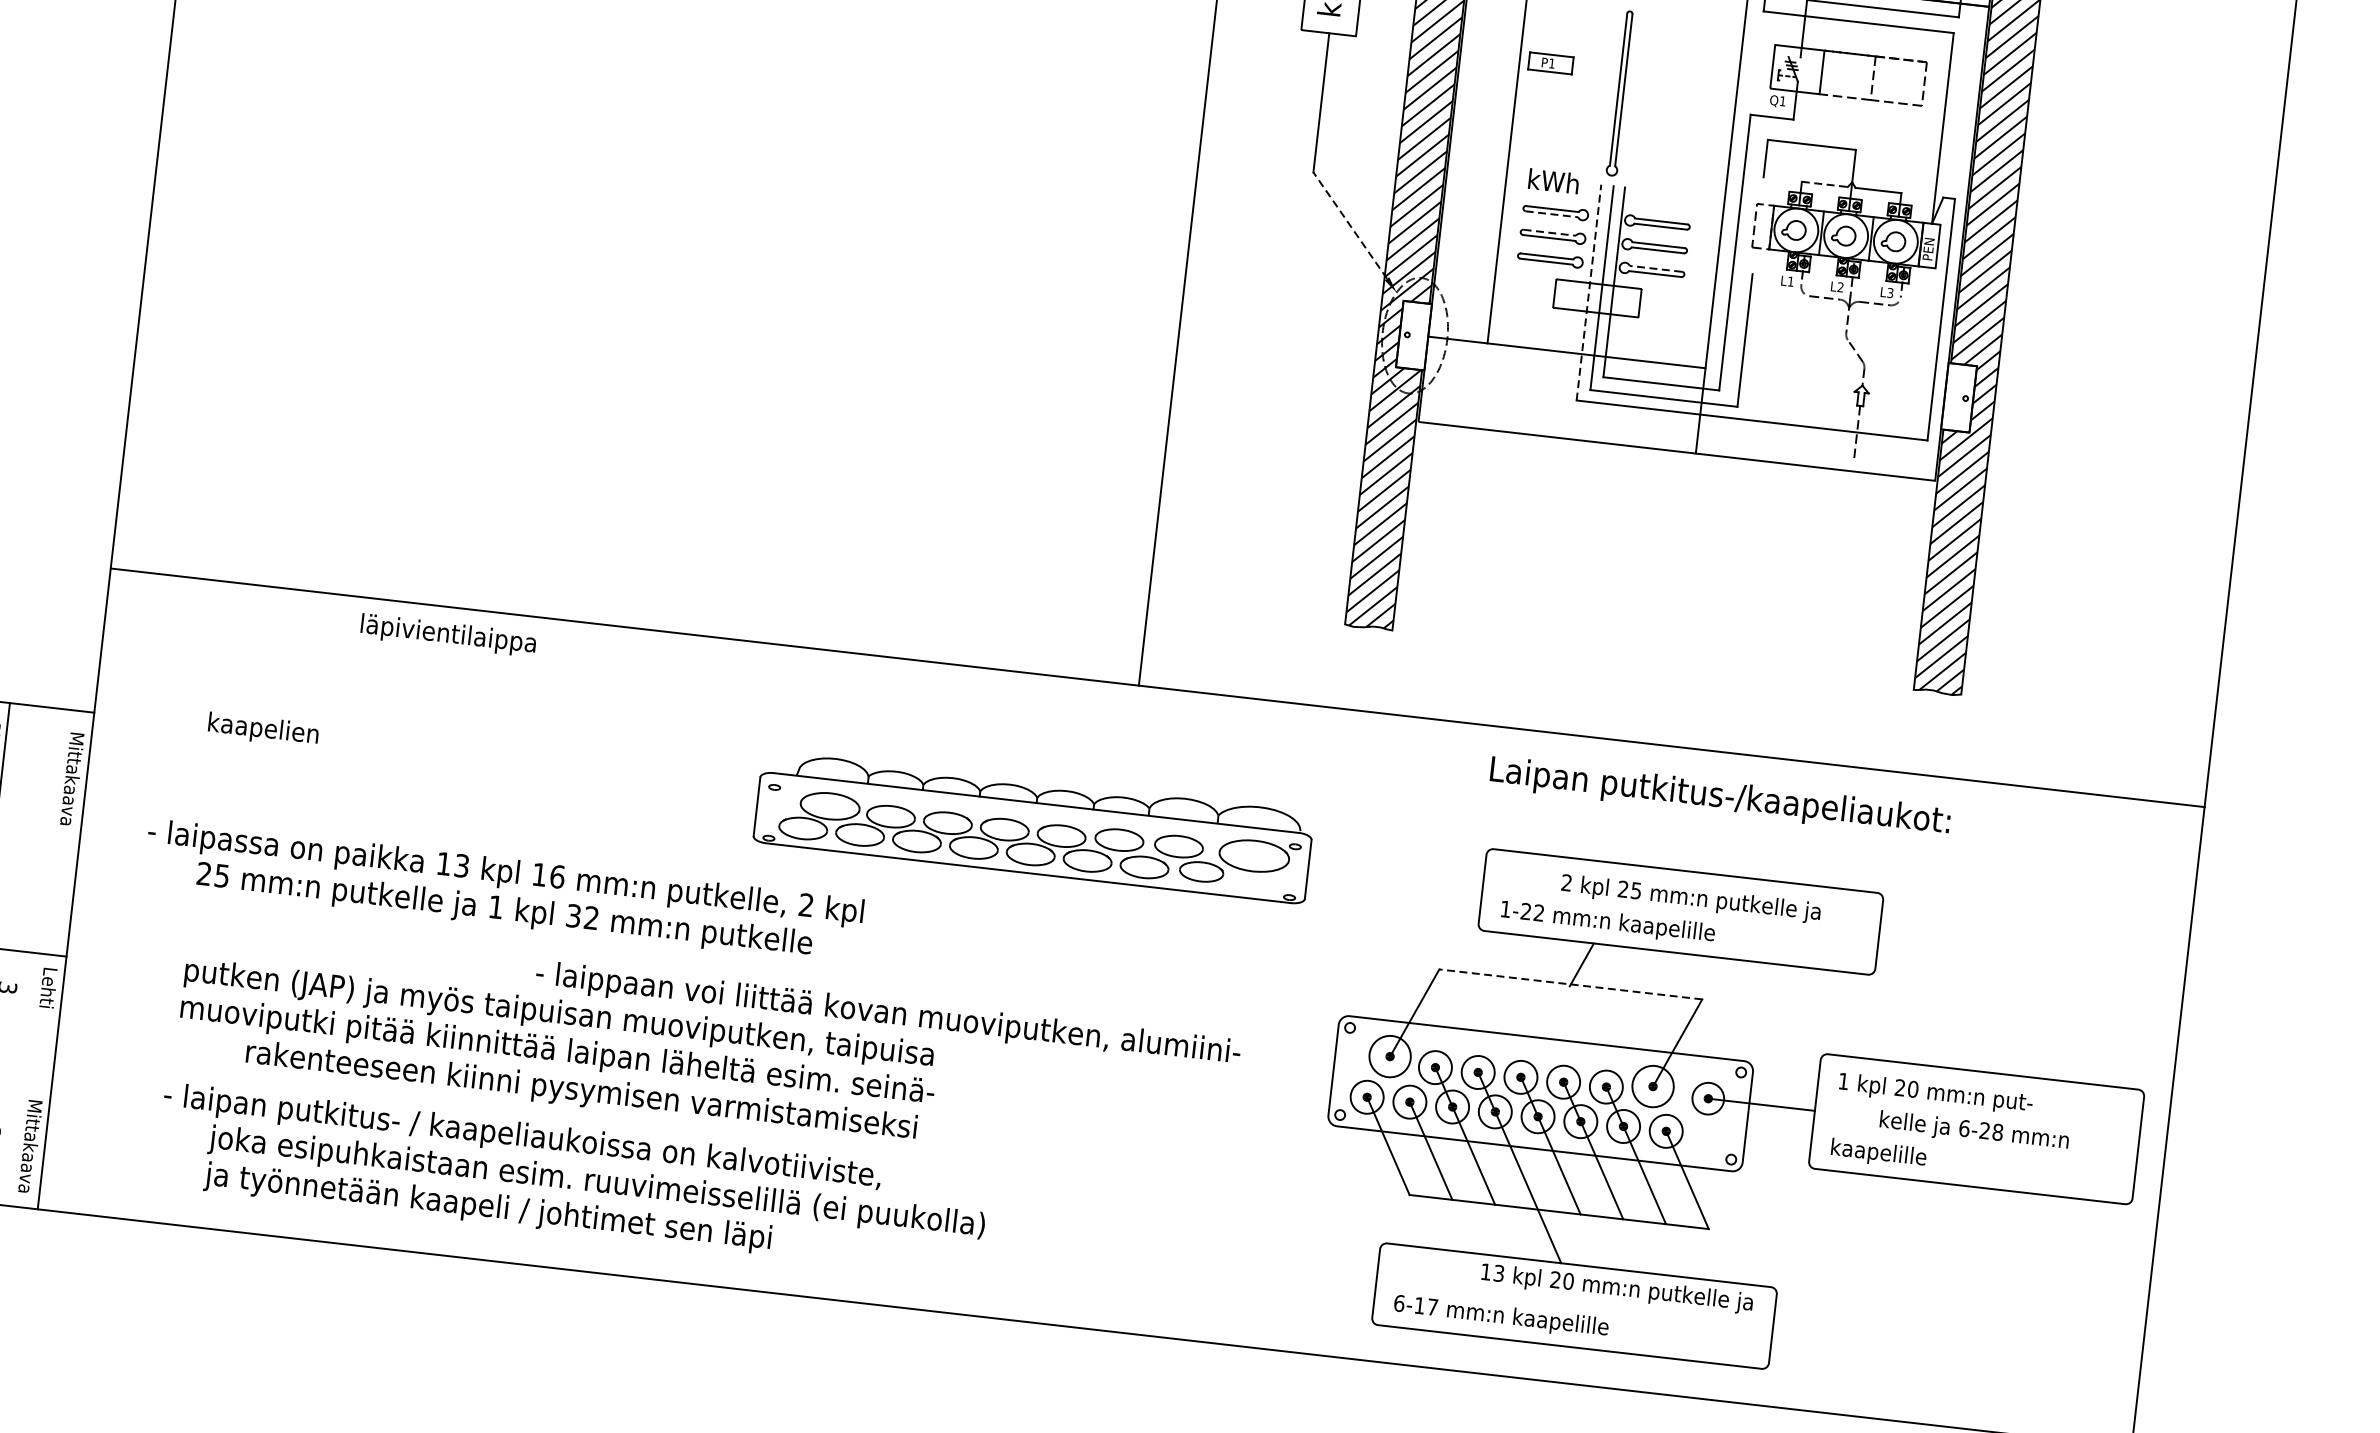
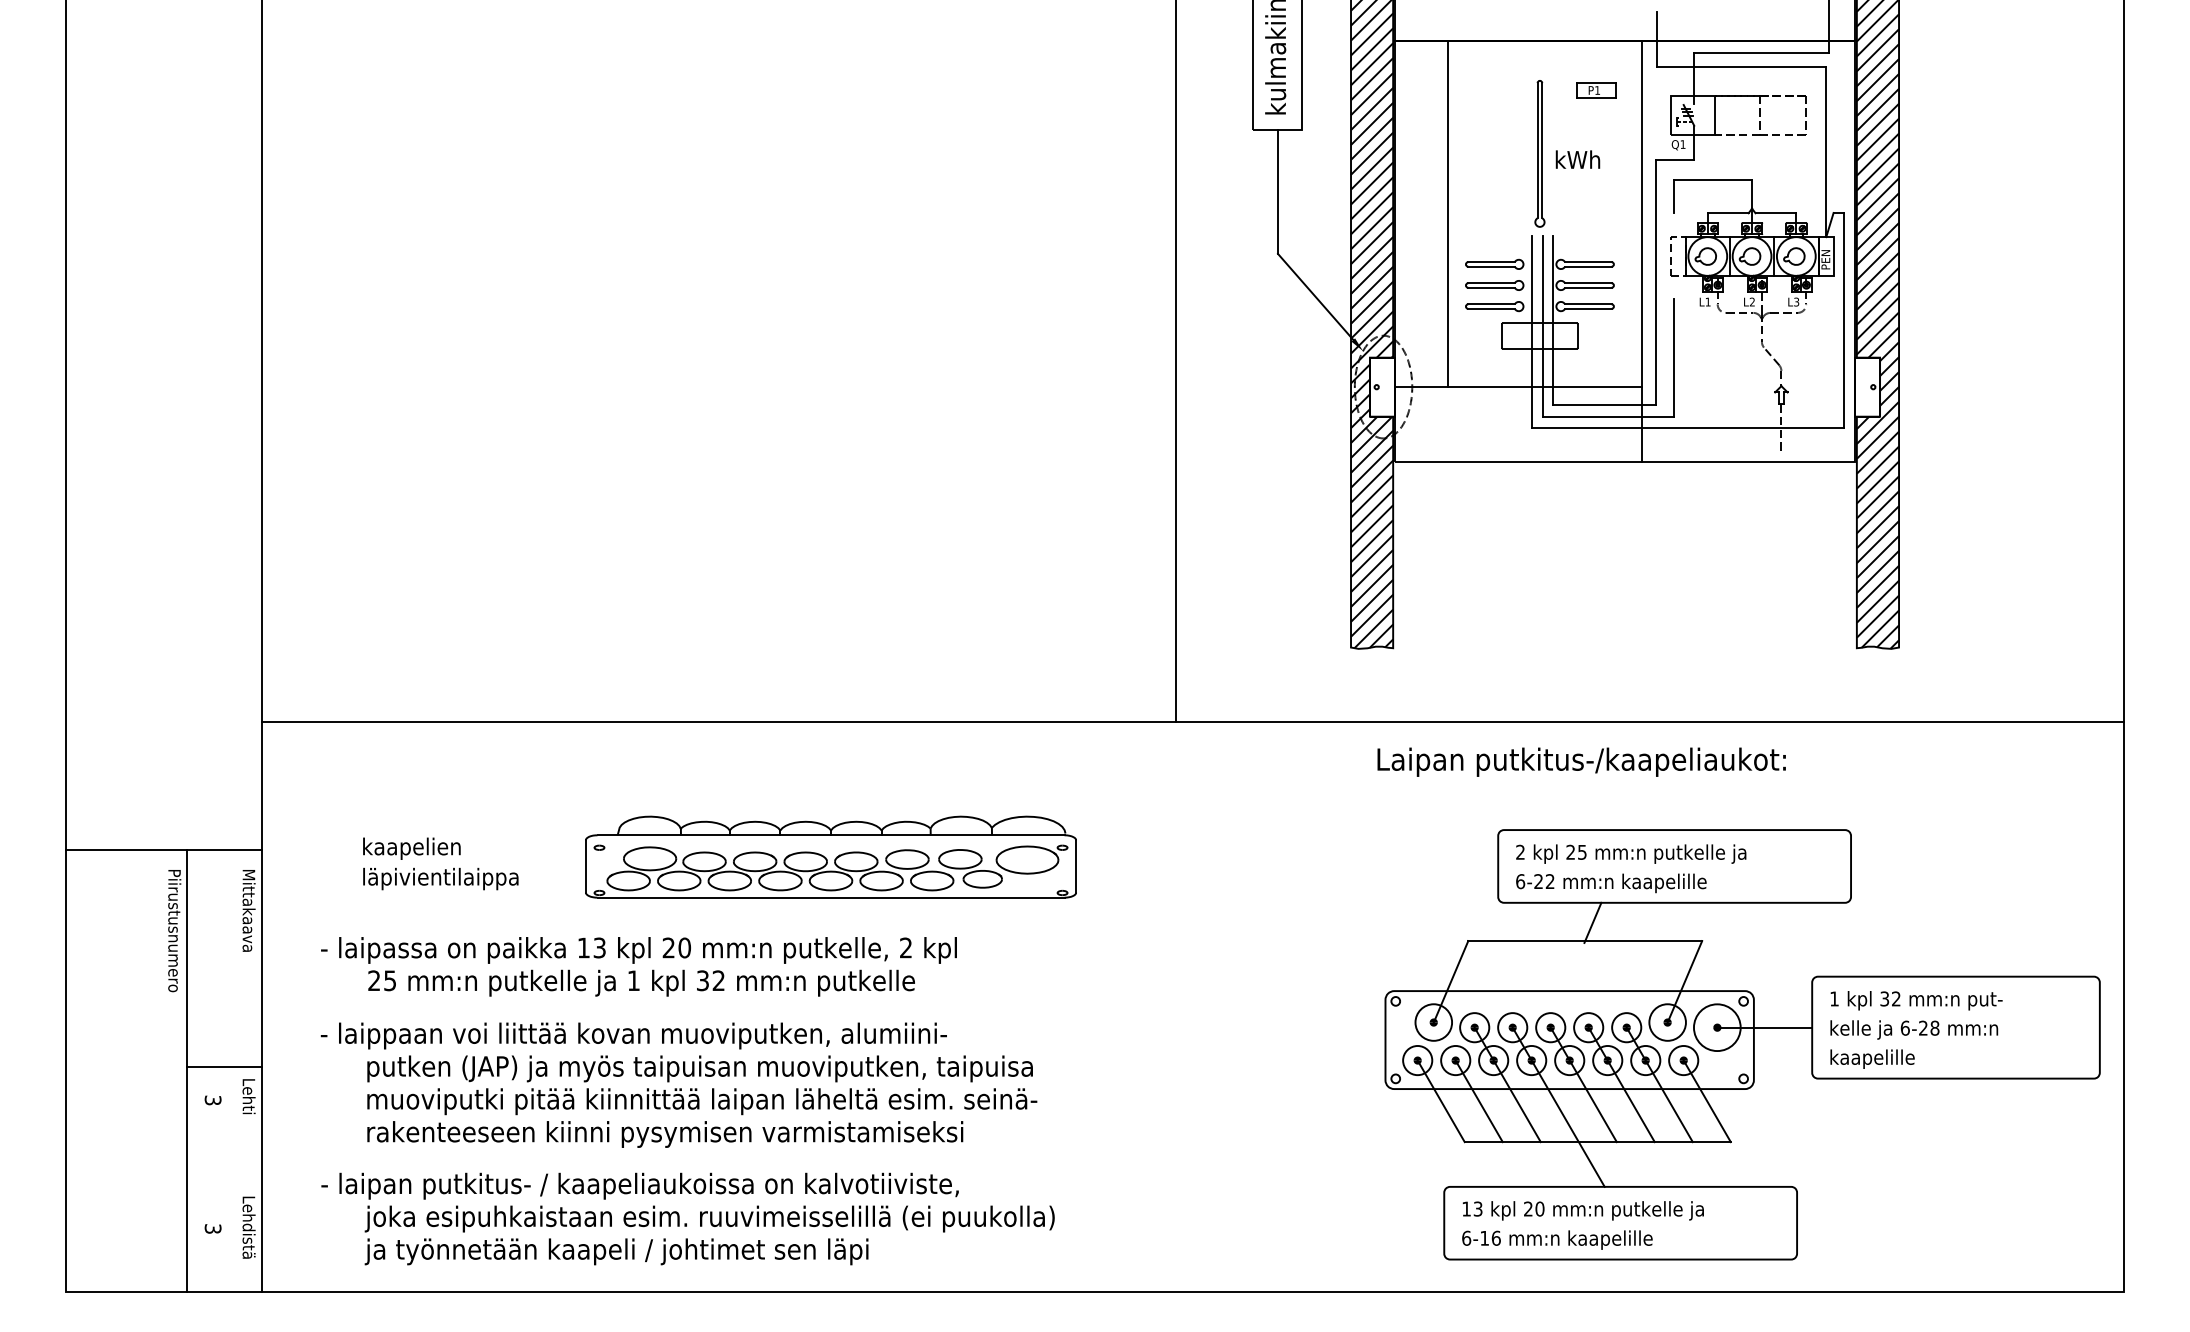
part: (1550, 63) -> (1596, 90), moved
text: (1553, 181) -> (1577, 159), moved
line: (1825, 184) -> (1728, 213), dashed -> solid
line: (1552, 214) -> (1492, 266), dashed -> solid
line: (1350, 225) -> (1315, 296), dashed -> solid
line: (1550, 233) -> (1492, 283), dashed -> solid
line: (1654, 268) -> (1587, 304), dashed -> solid
line: (1588, 292) -> (1531, 331), dashed -> solid
text: (448, 634) -> (440, 878), moved
text: (1720, 796) -> (1581, 761), moved
part: (1033, 826) -> (830, 856), moved
text: (548, 875) -> (676, 947), 16 -> 20
text: (1691, 898) -> (1631, 853), moved
text: (1505, 909) -> (1520, 881), 1-22 -> 6-22
line: (1571, 984) -> (1585, 941), dashed -> solid
text: (887, 1014) -> (633, 1035), moved
text: (1906, 1088) -> (1890, 998), 20 -> 32
text: (581, 1091) -> (665, 1134), moved
circle: (1707, 1098) -> (1716, 1027), size x1.67
text: (1974, 1131) -> (1914, 1029), moved
text: (29, 1147) -> (248, 1238), Mittakaava -> Lehdistä
text: (571, 1179) -> (687, 1218), moved
text: (1616, 1288) -> (1582, 1210), moved
text: (1431, 1306) -> (1495, 1237), 6-17 -> 6-16

